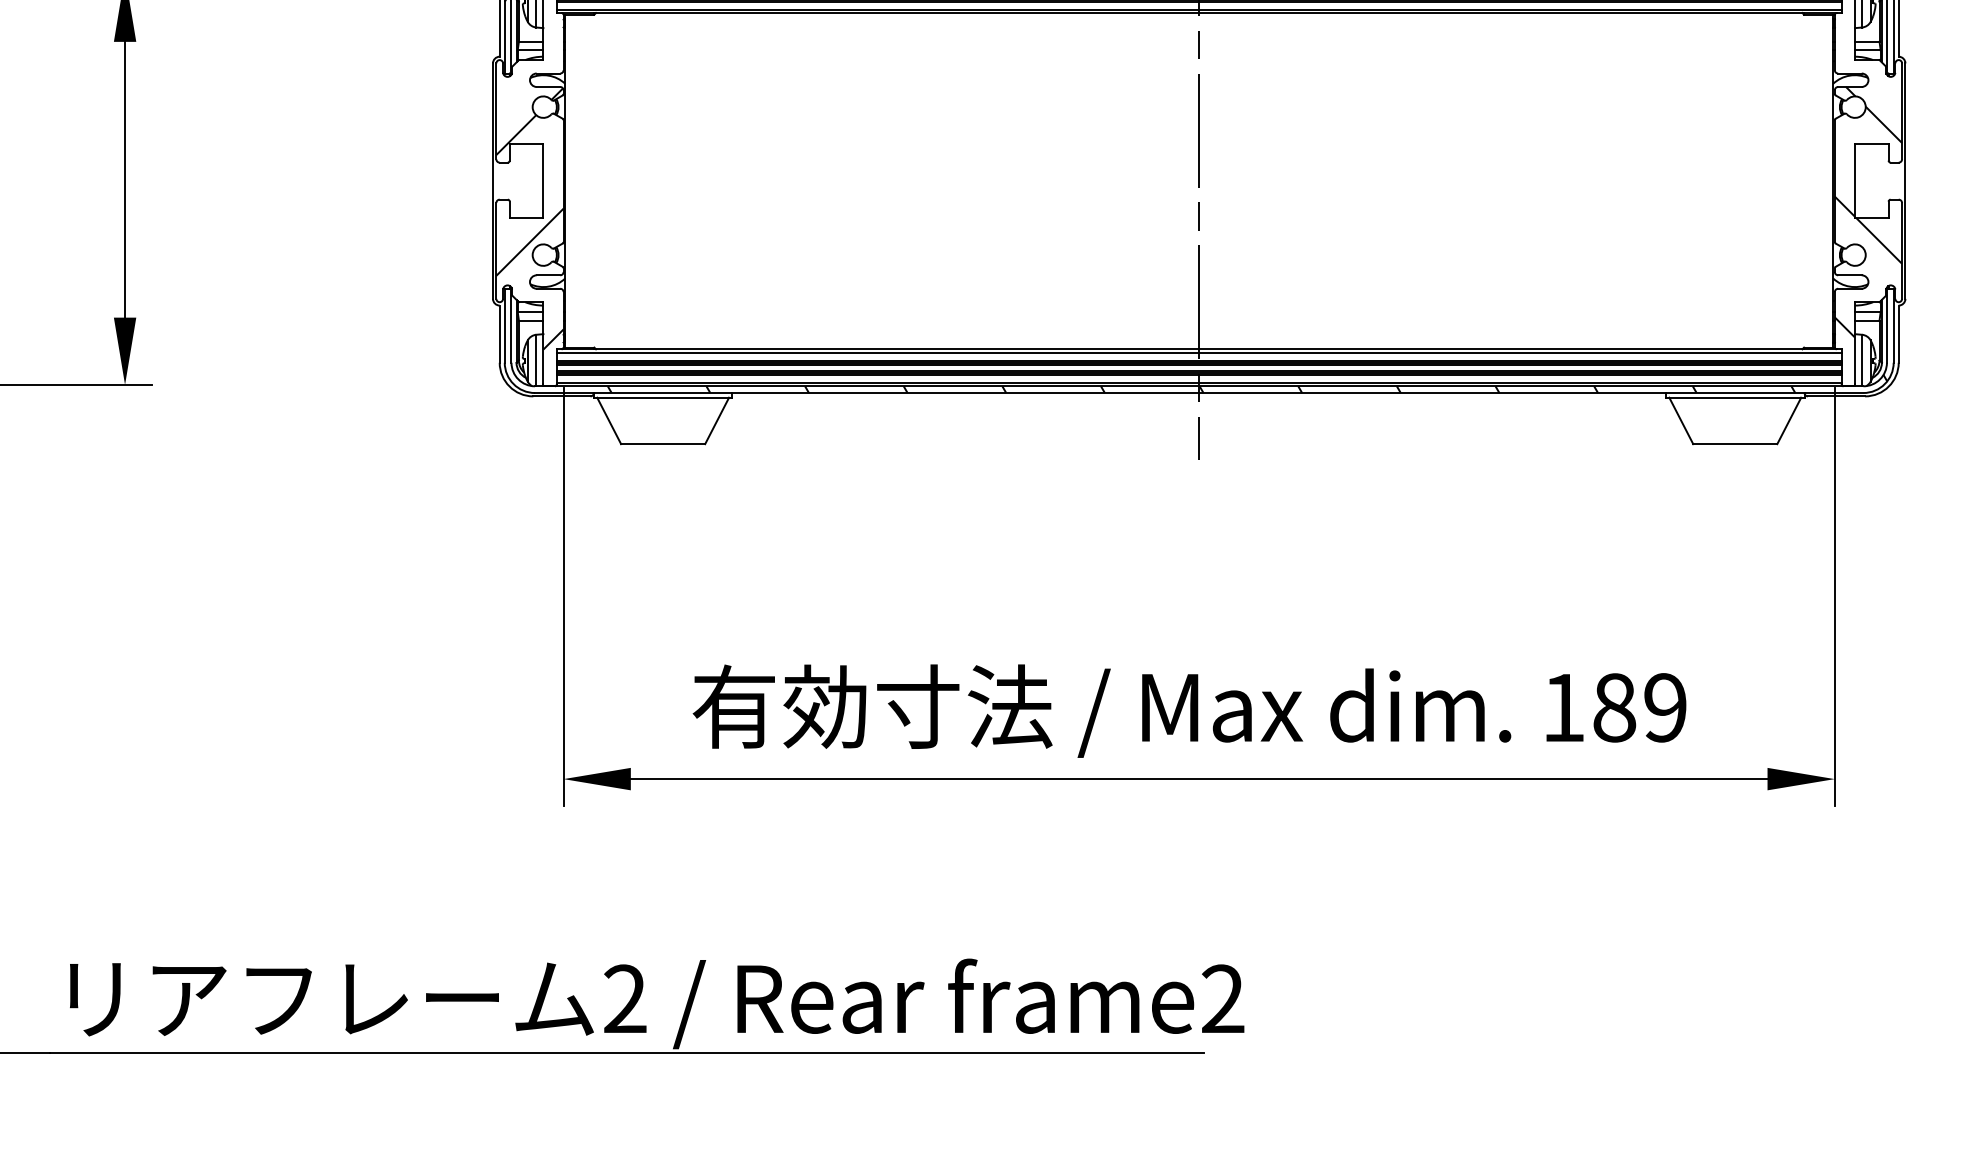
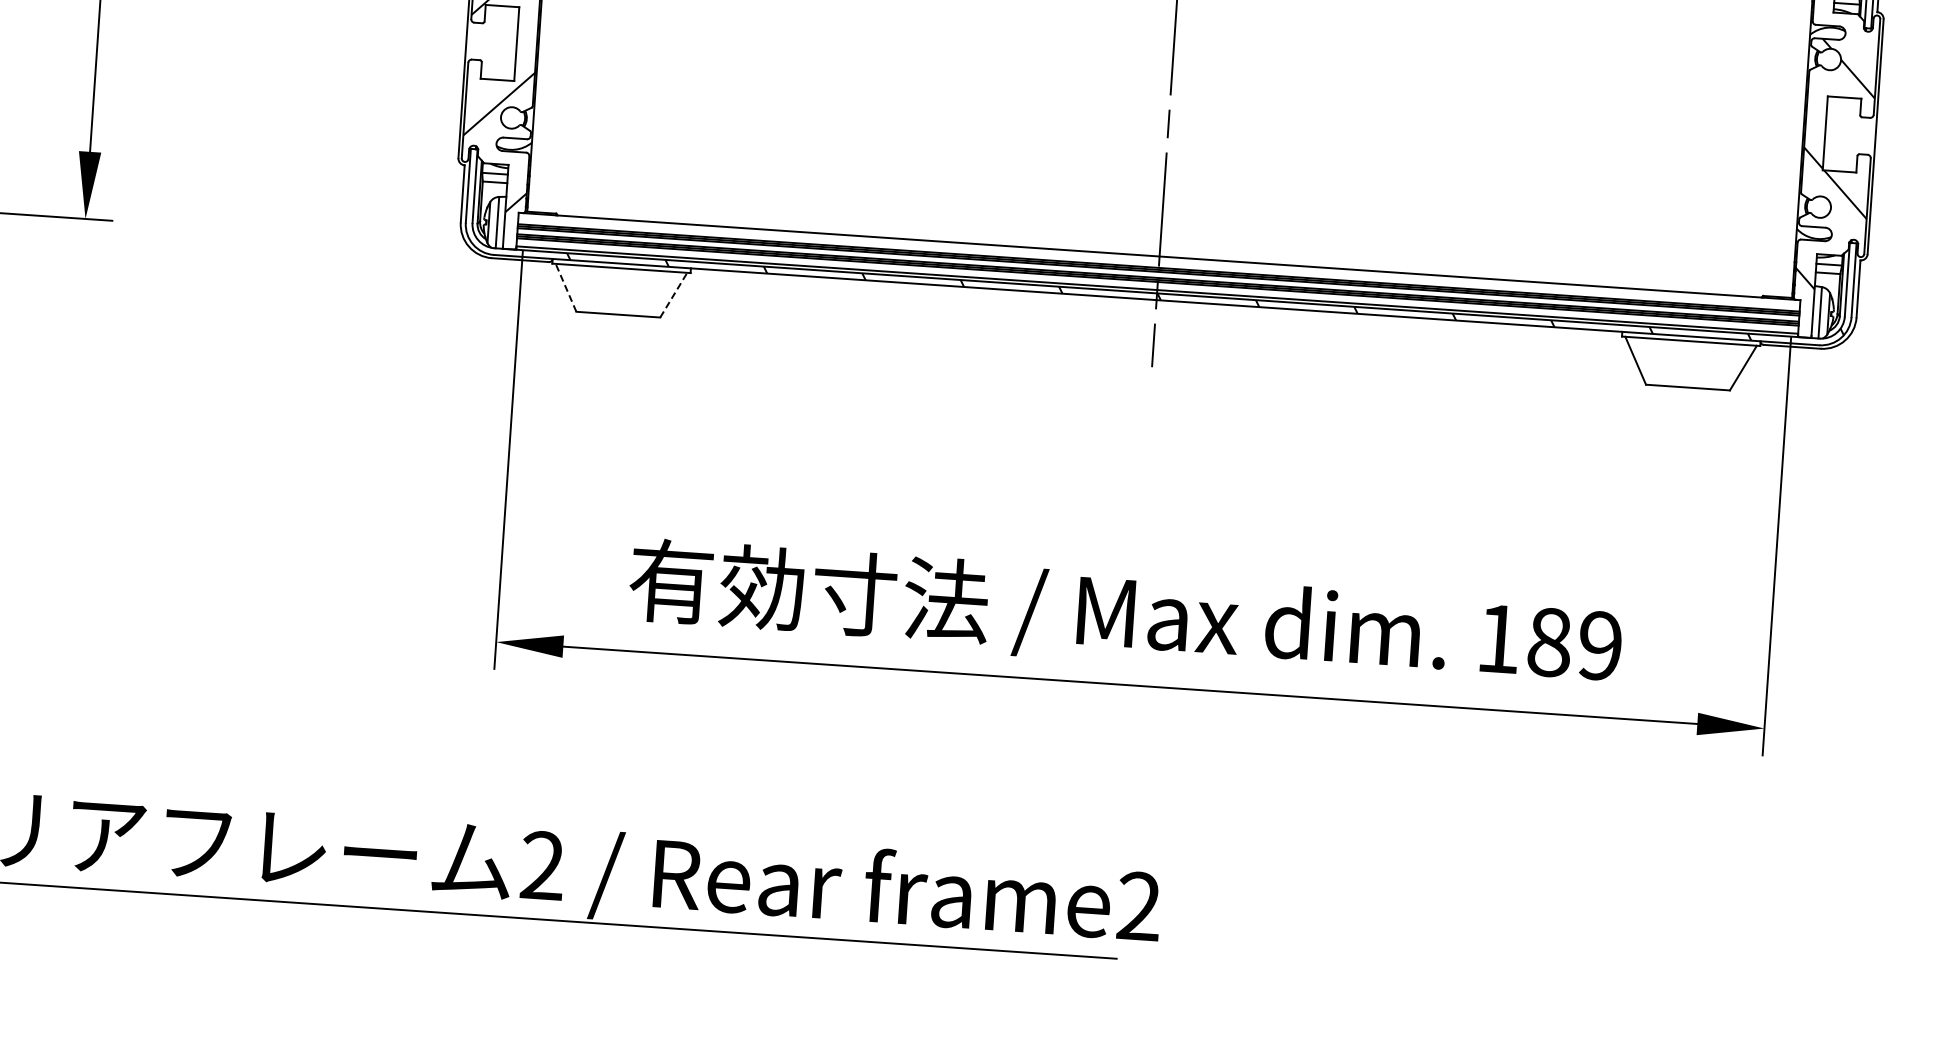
line: (1198, 352) -> (1158, 259), removed
line: (608, 420) -> (565, 287), solid -> dashed
line: (717, 420) -> (674, 294), solid -> dashed

